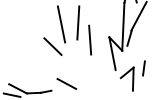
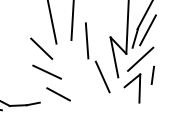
line: (139, 31) -> (147, 30), added
line: (133, 54) -> (140, 58), added
line: (57, 65) -> (47, 71), added
line: (102, 69) -> (102, 76), added

